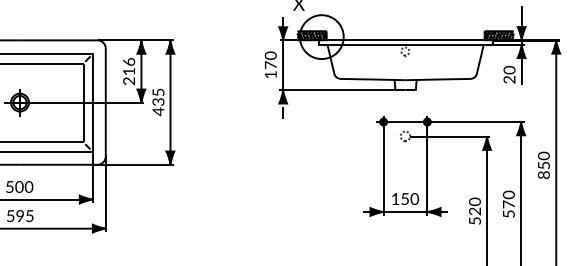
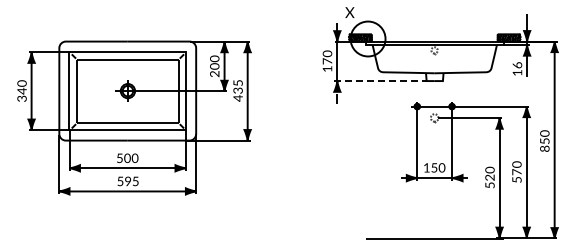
text: (128, 66) -> (214, 62), 216 -> 200
text: (509, 74) -> (517, 68), 20 -> 16
line: (338, 90) -> (381, 81), solid -> dashed

